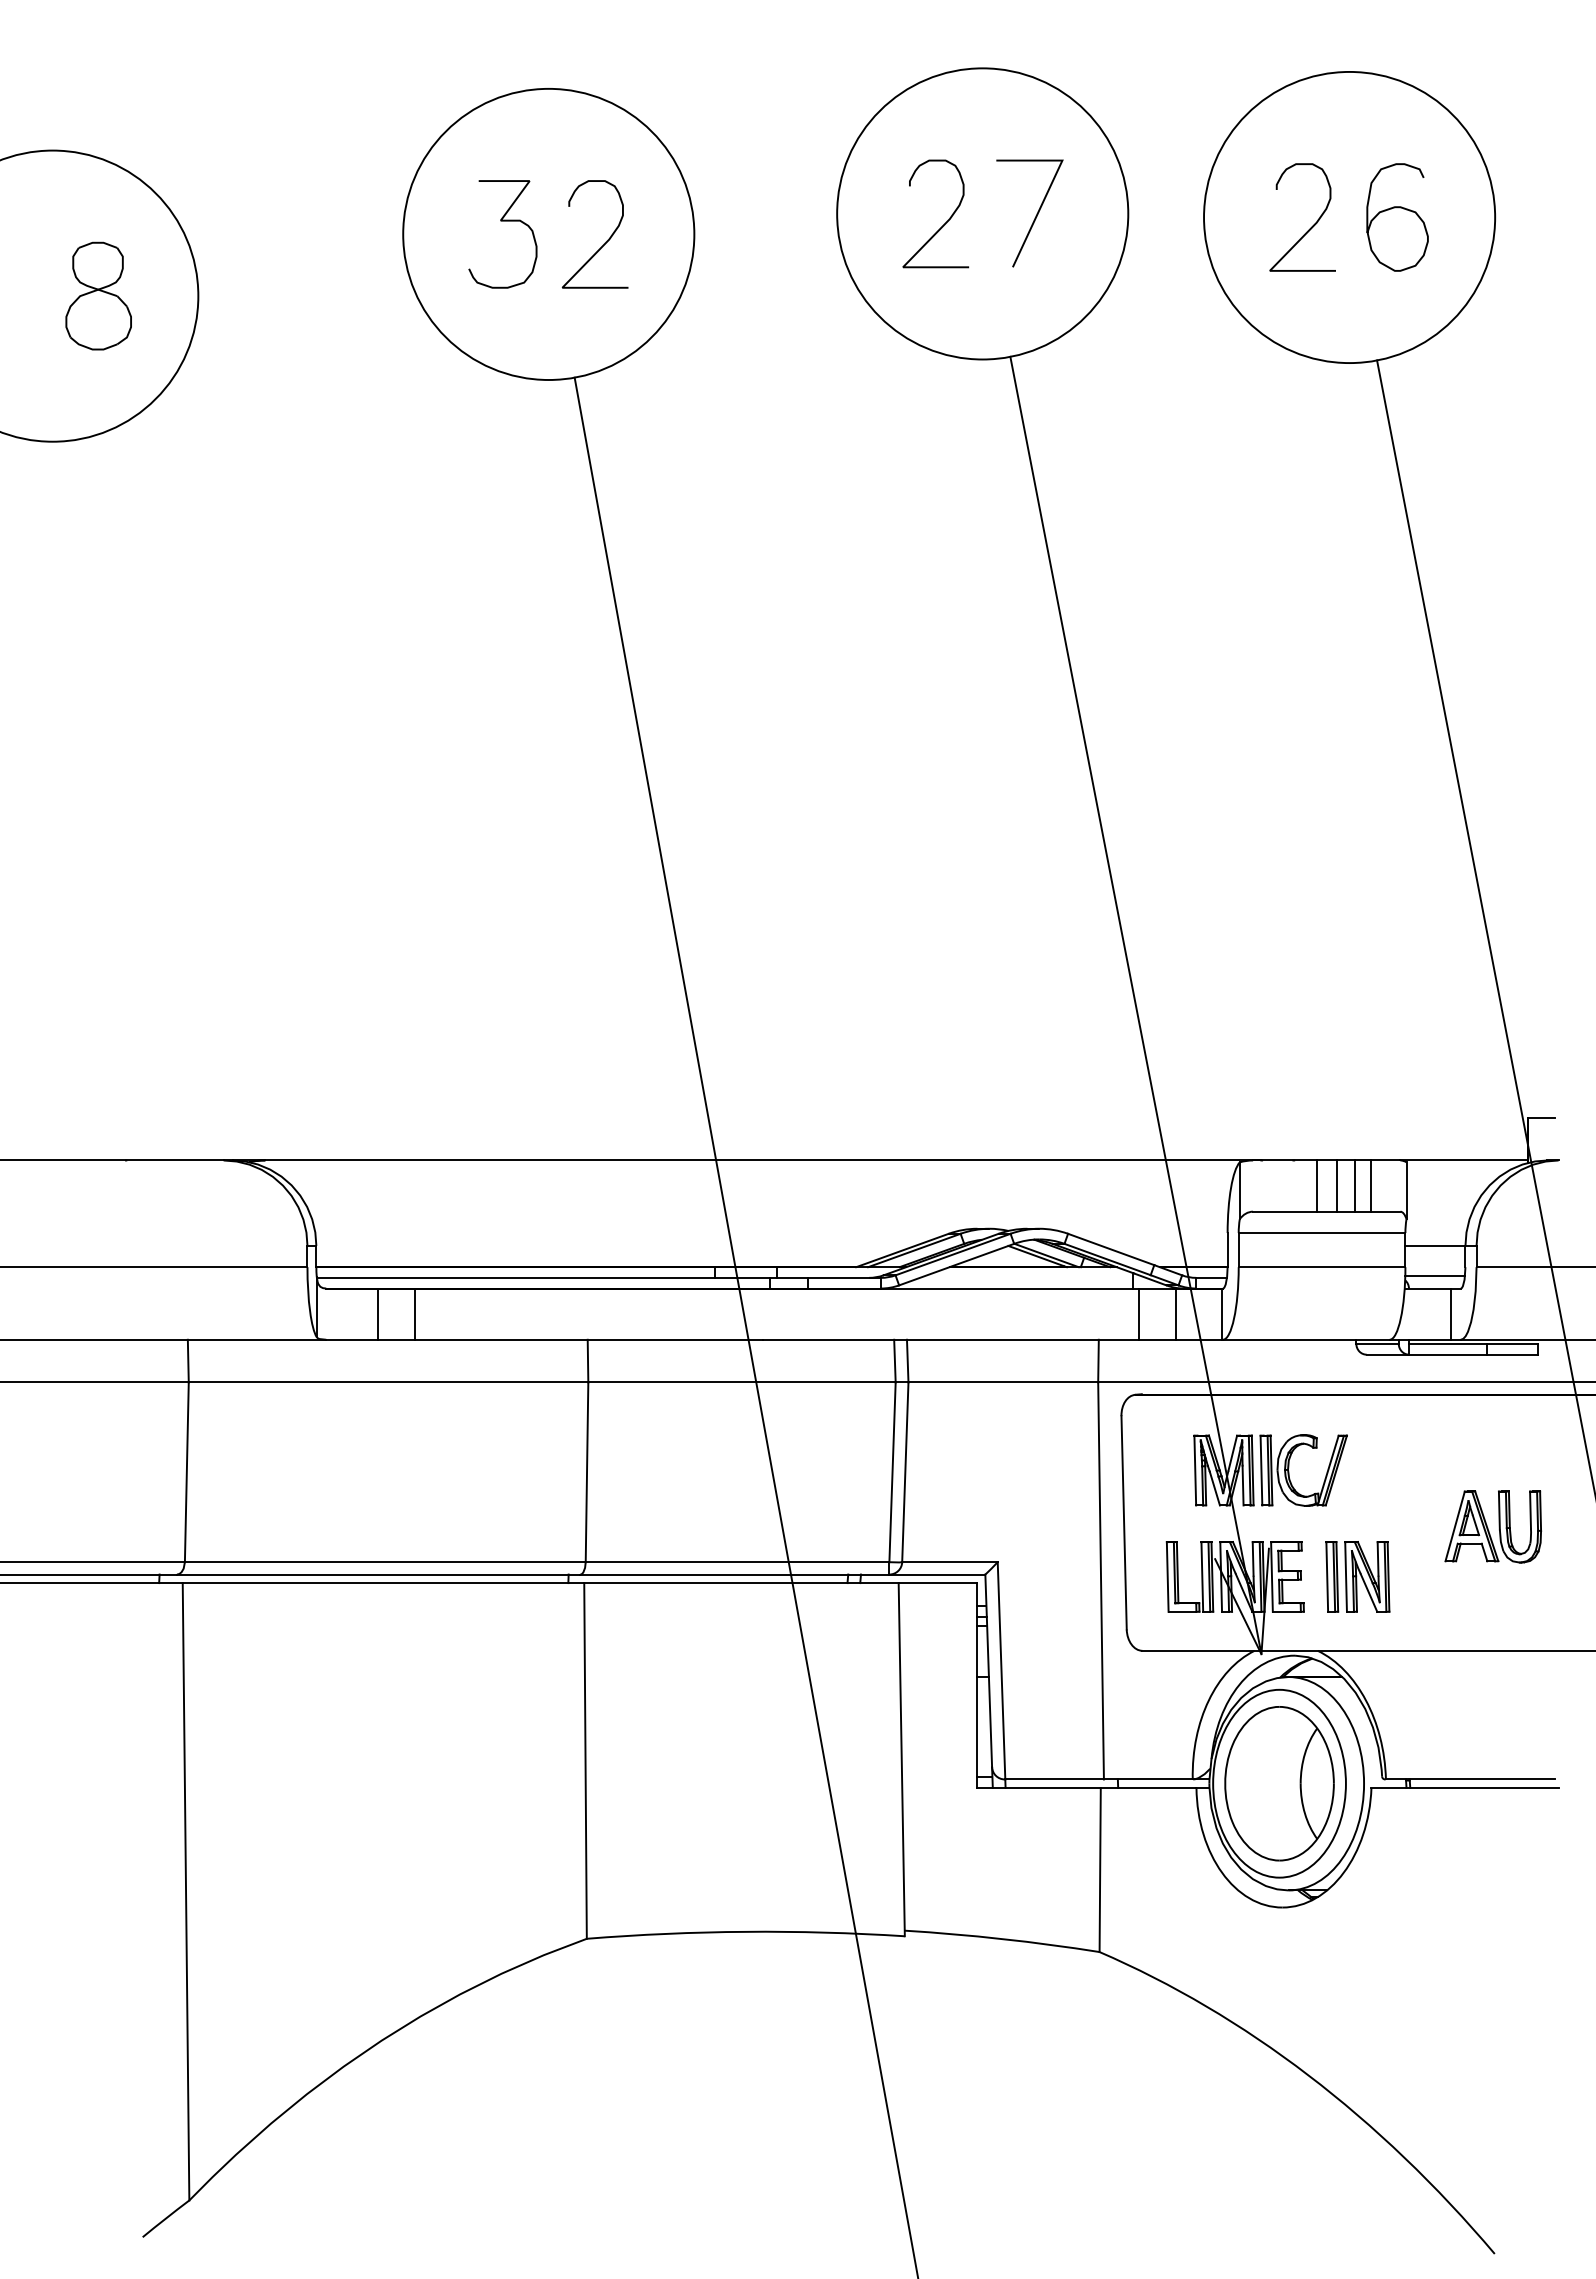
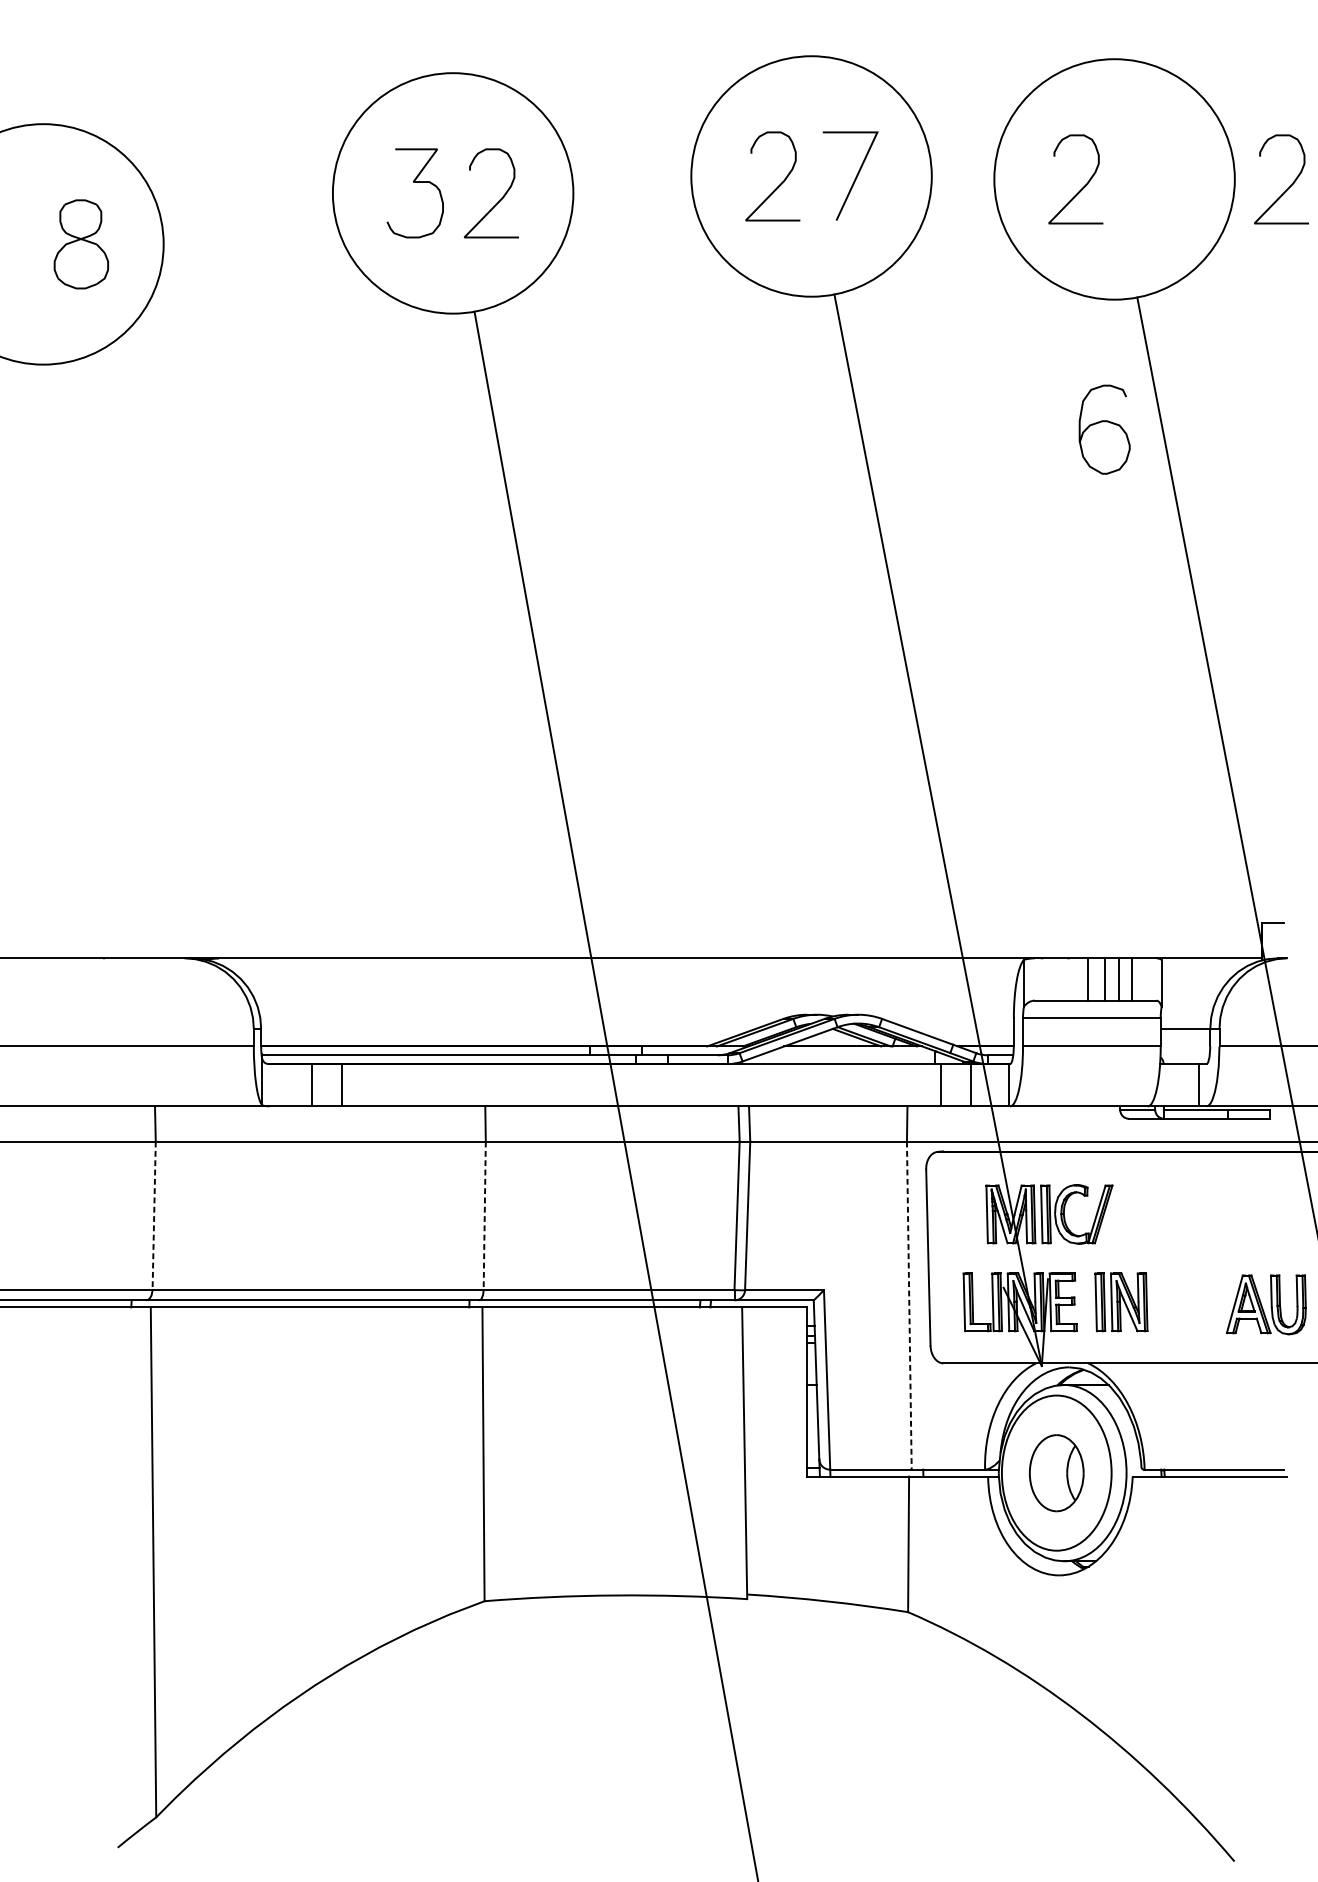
curve: (1397, 208) -> (1104, 422), moved
curve: (1560, 226) -> (1288, 186), added
line: (1435, 1275) -> (1185, 1053), removed
line: (186, 1472) -> (153, 1216), solid -> dashed
line: (587, 1472) -> (485, 1216), solid -> dashed
part: (1492, 1526) -> (1265, 1304), moved
line: (1101, 1580) -> (909, 1305), solid -> dashed
part: (1279, 1783) -> (1056, 1472), size x0.6

